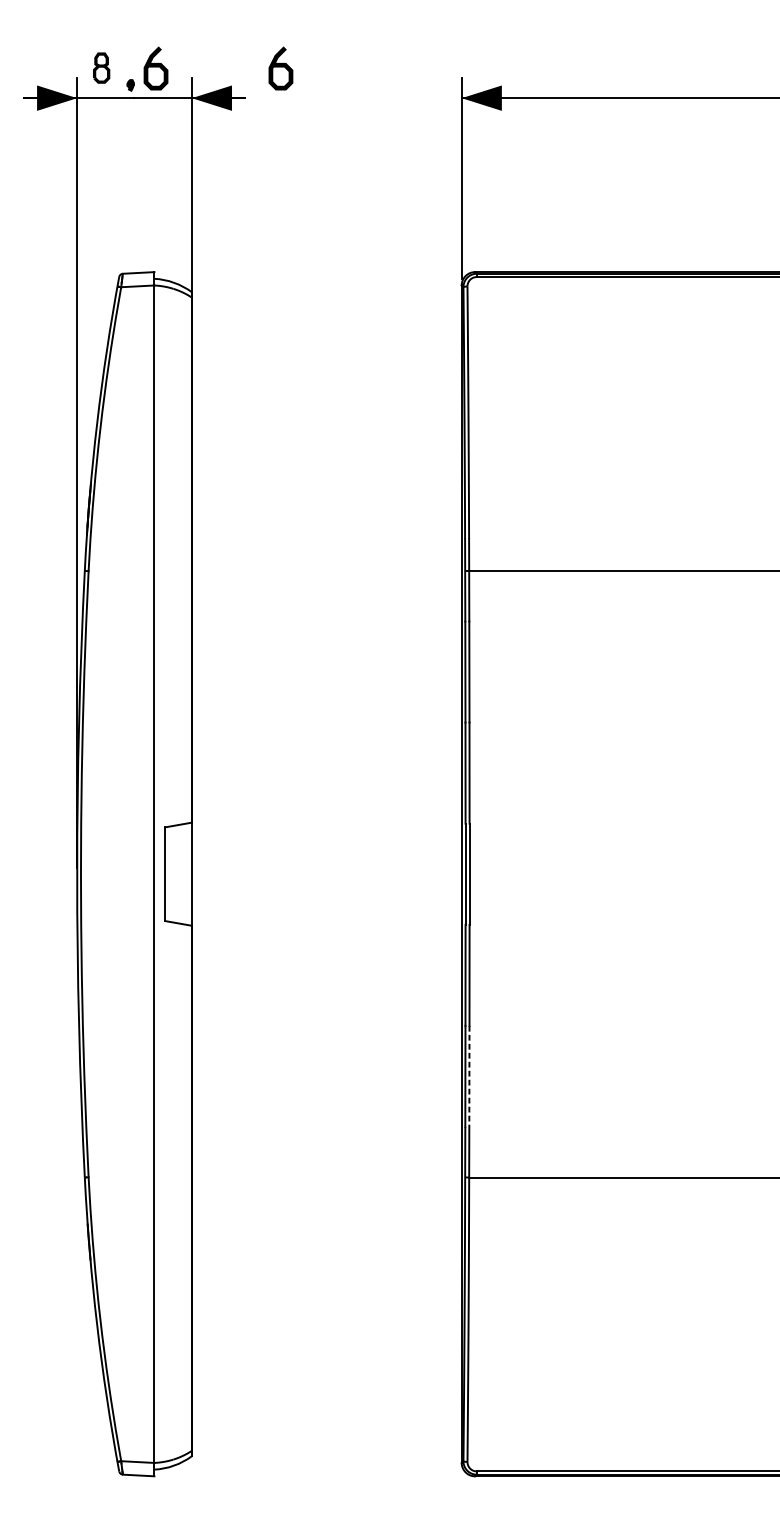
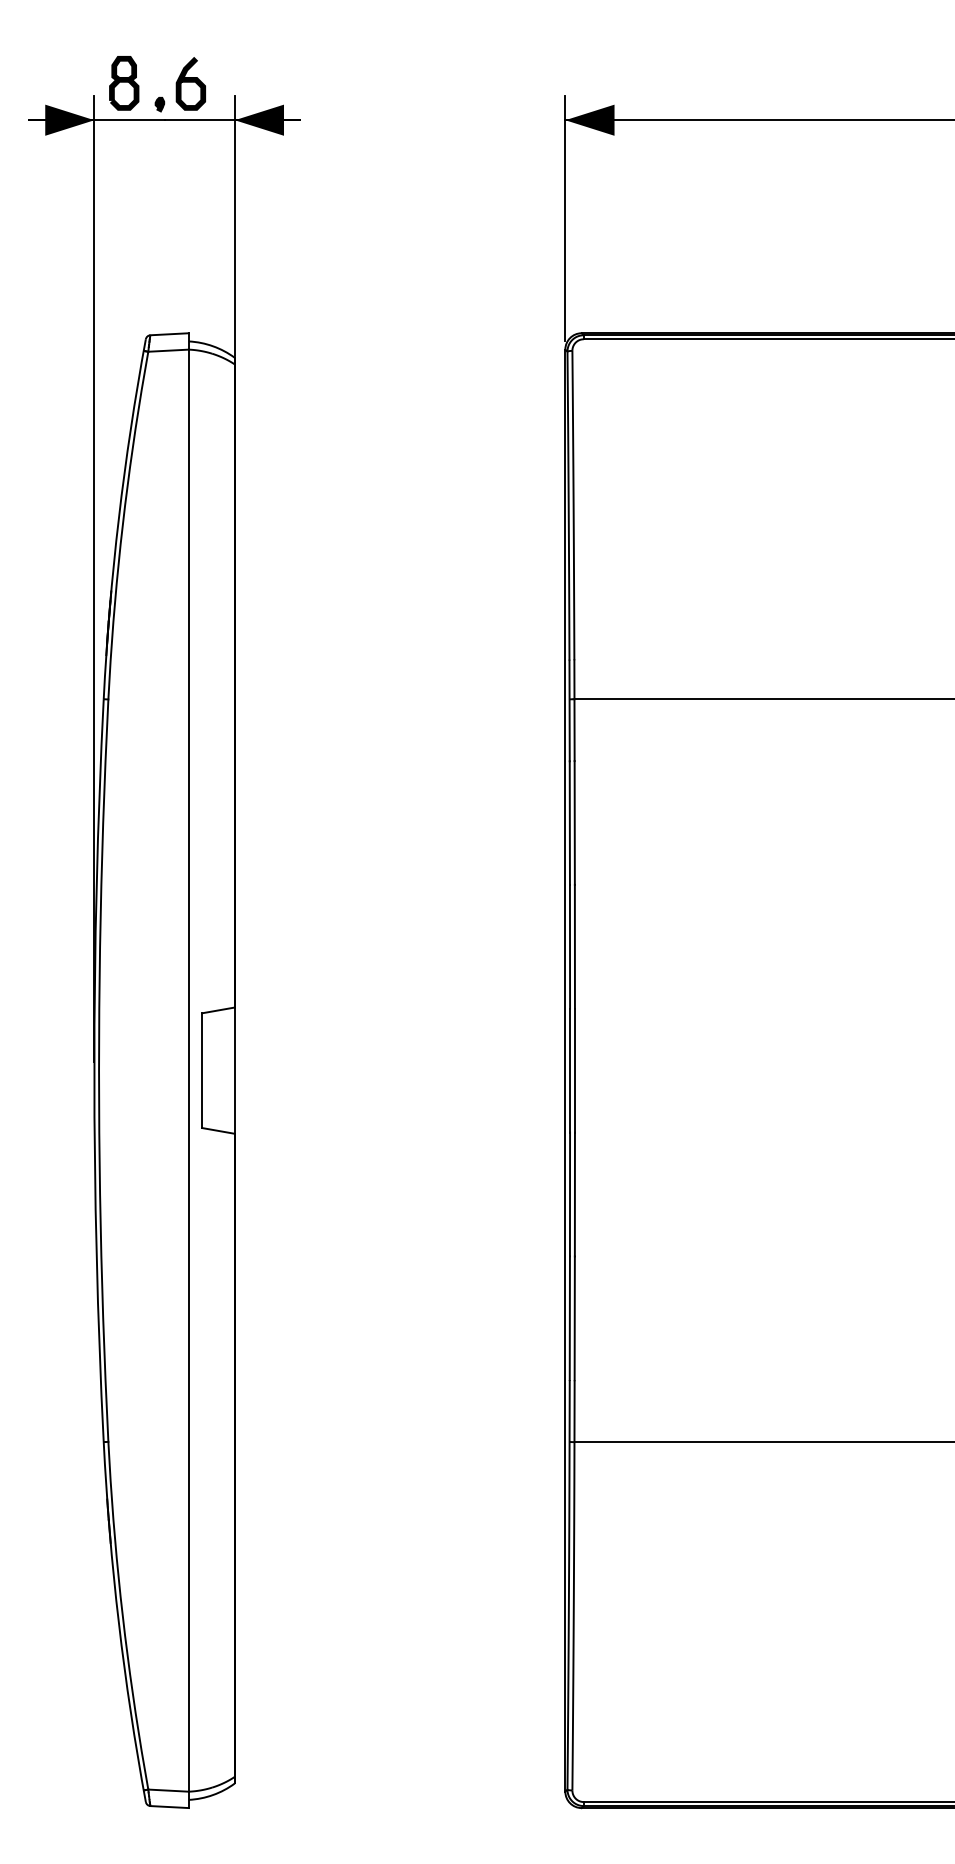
curve: (280, 67) -> (343, 82), removed
part: (101, 68) -> (124, 83), size x1.43
line: (469, 1076) -> (574, 1318), dashed -> solid

